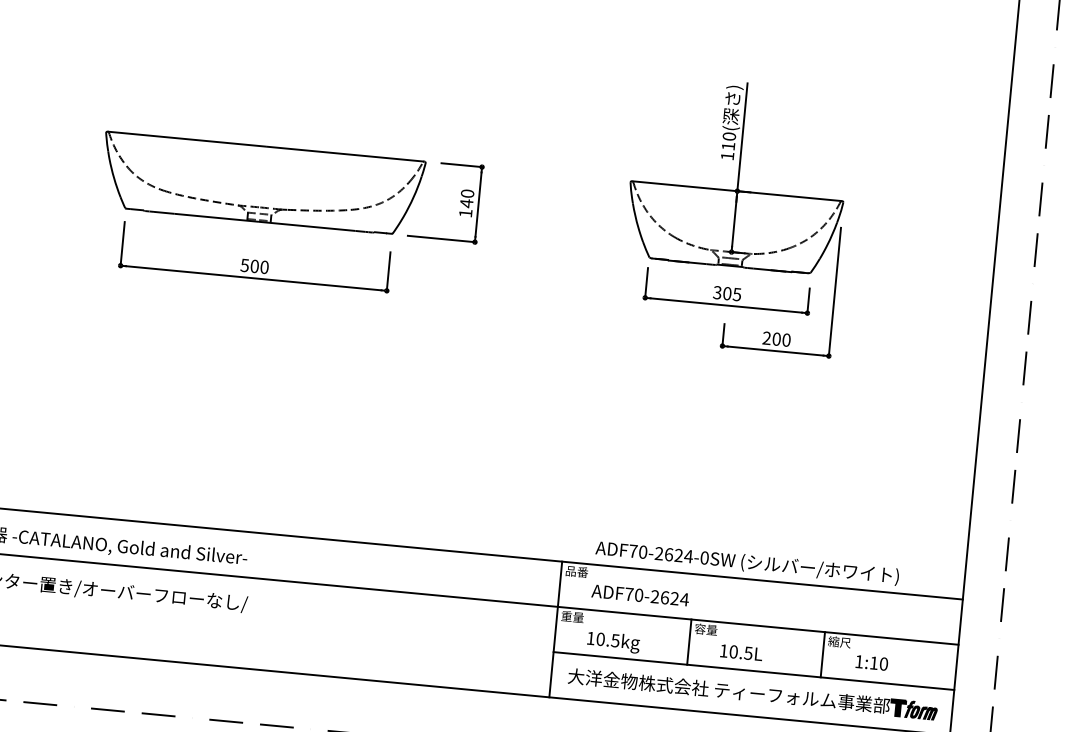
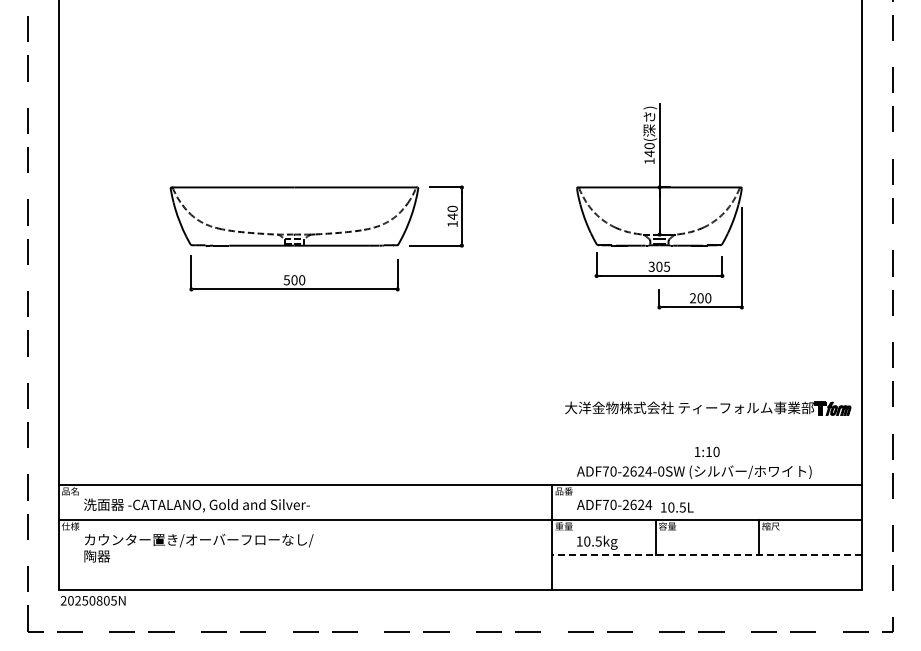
text: (728, 146) -> (649, 153), 110( -> 140(
text: (741, 652) -> (677, 507), moved
text: (872, 662) -> (707, 451), moved
line: (753, 670) -> (706, 554), solid -> dashed
part: (753, 694) -> (708, 408), moved

